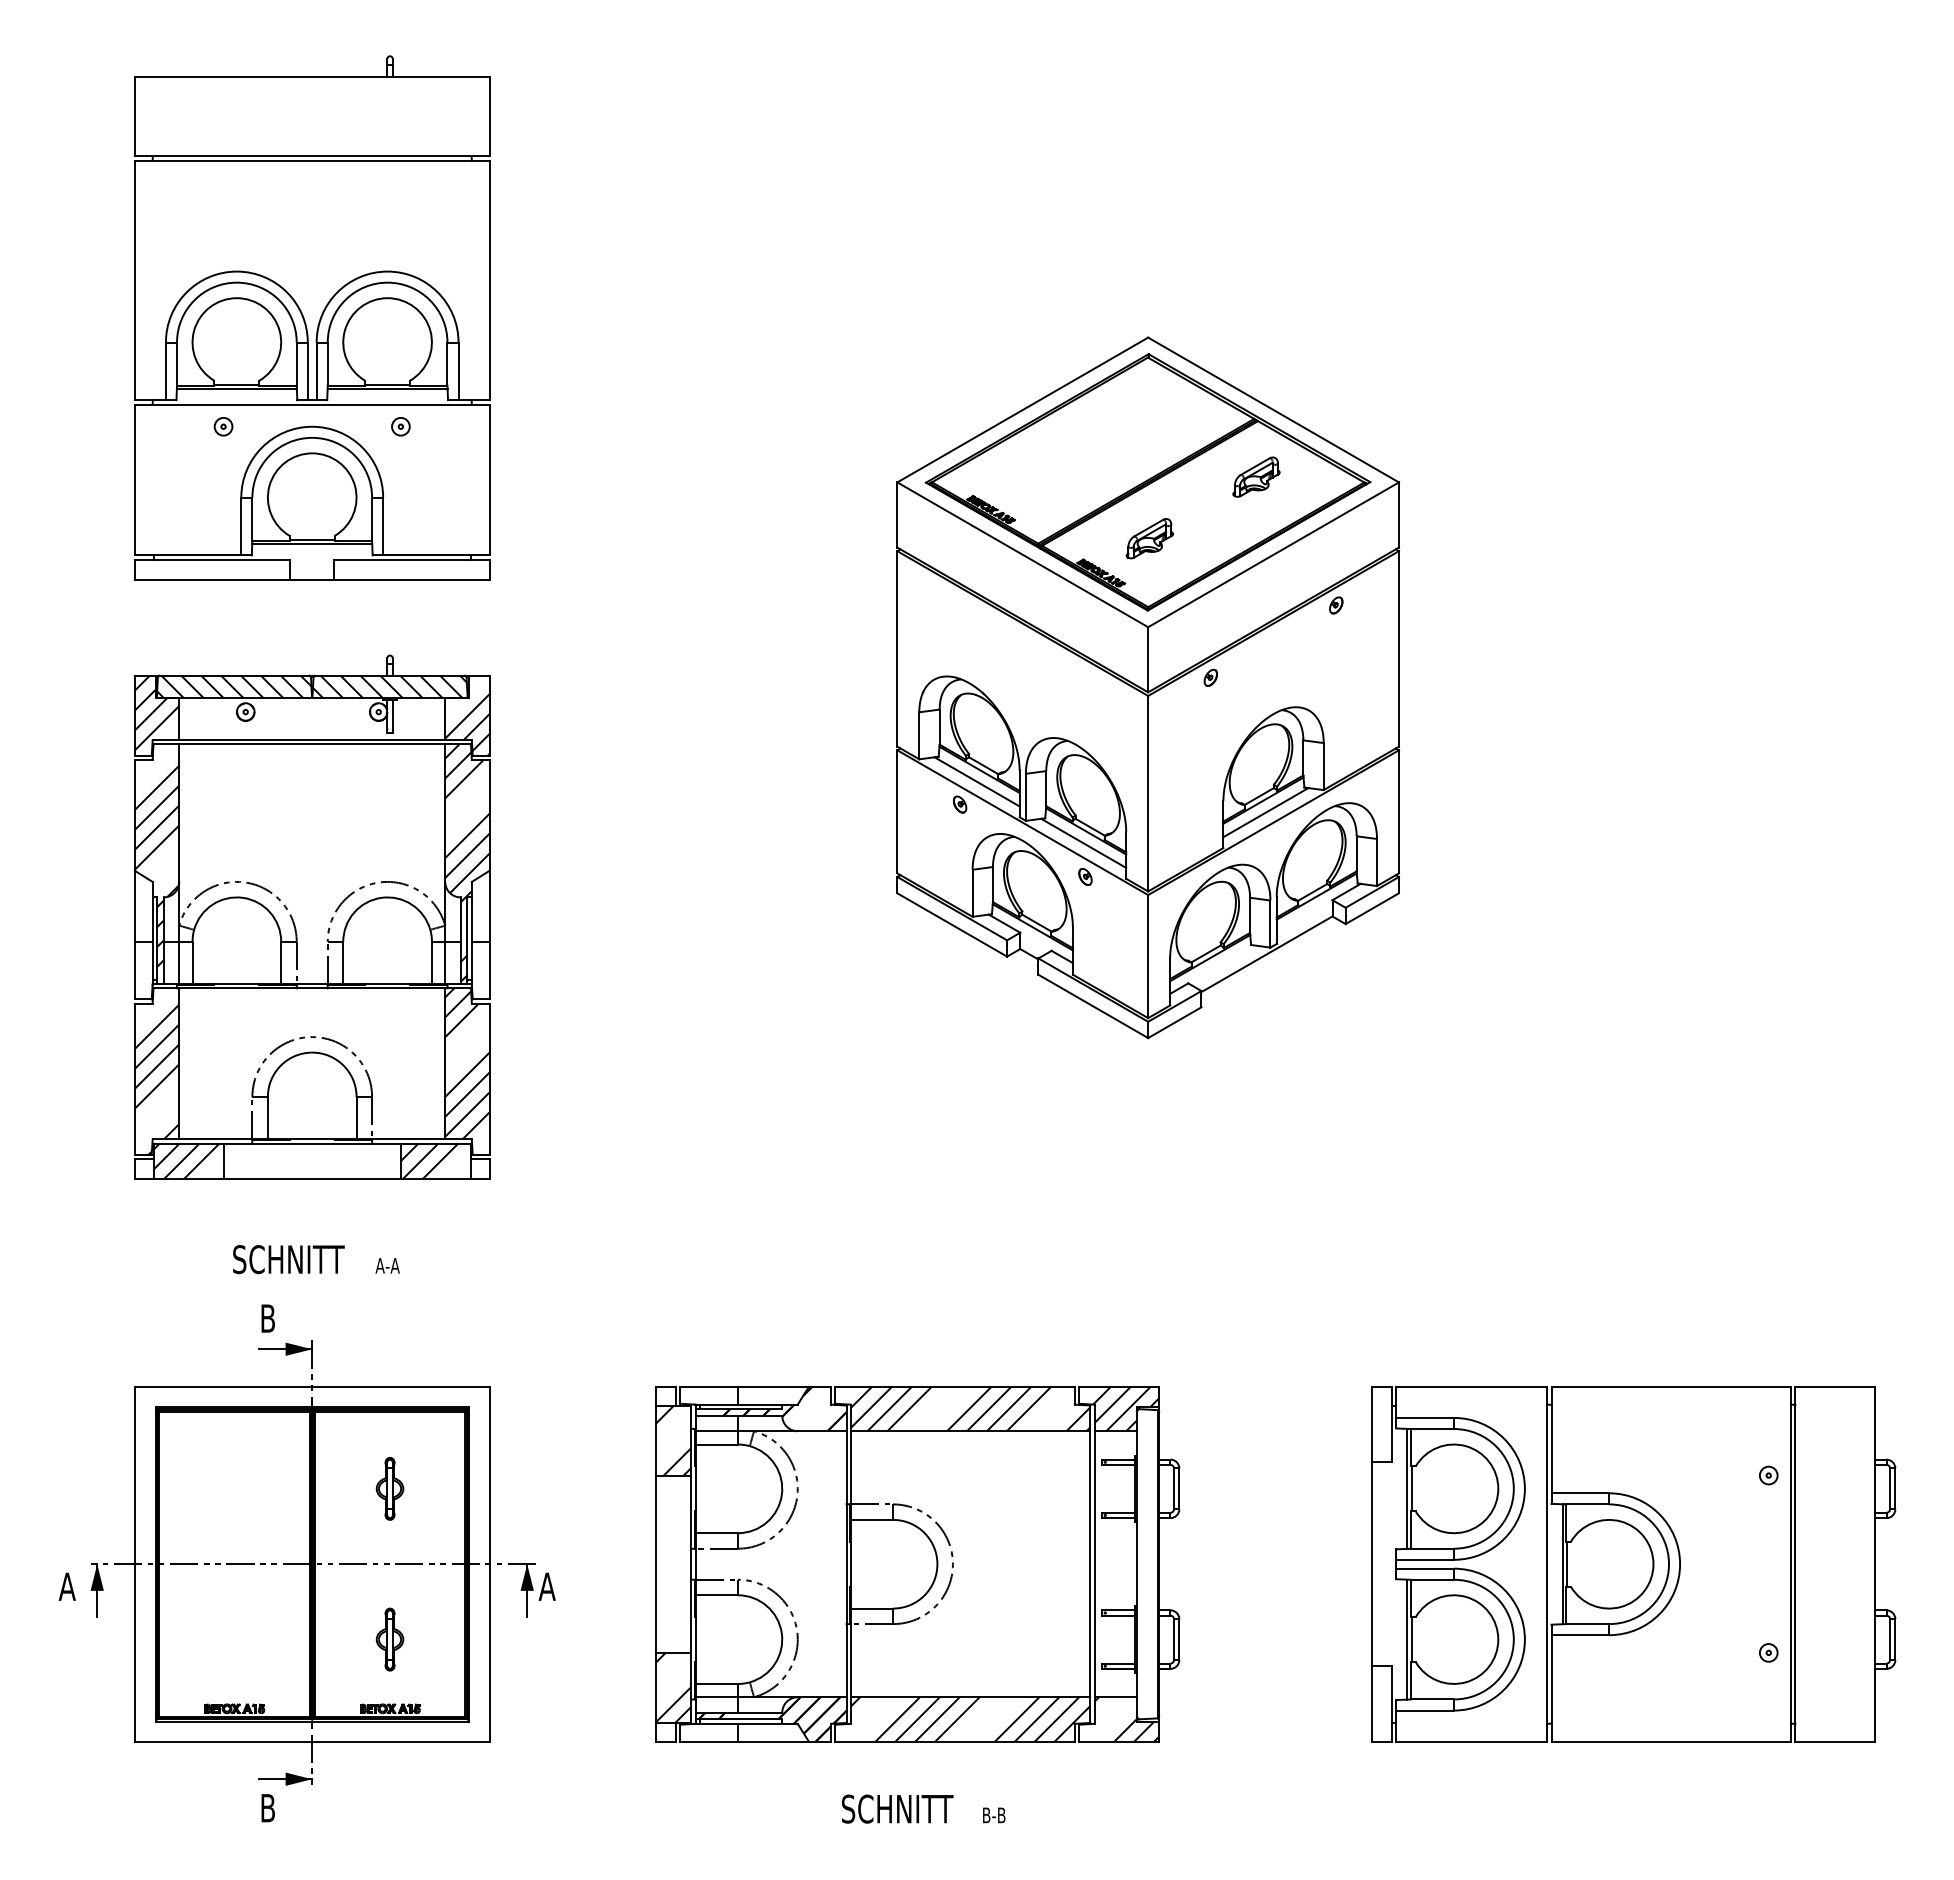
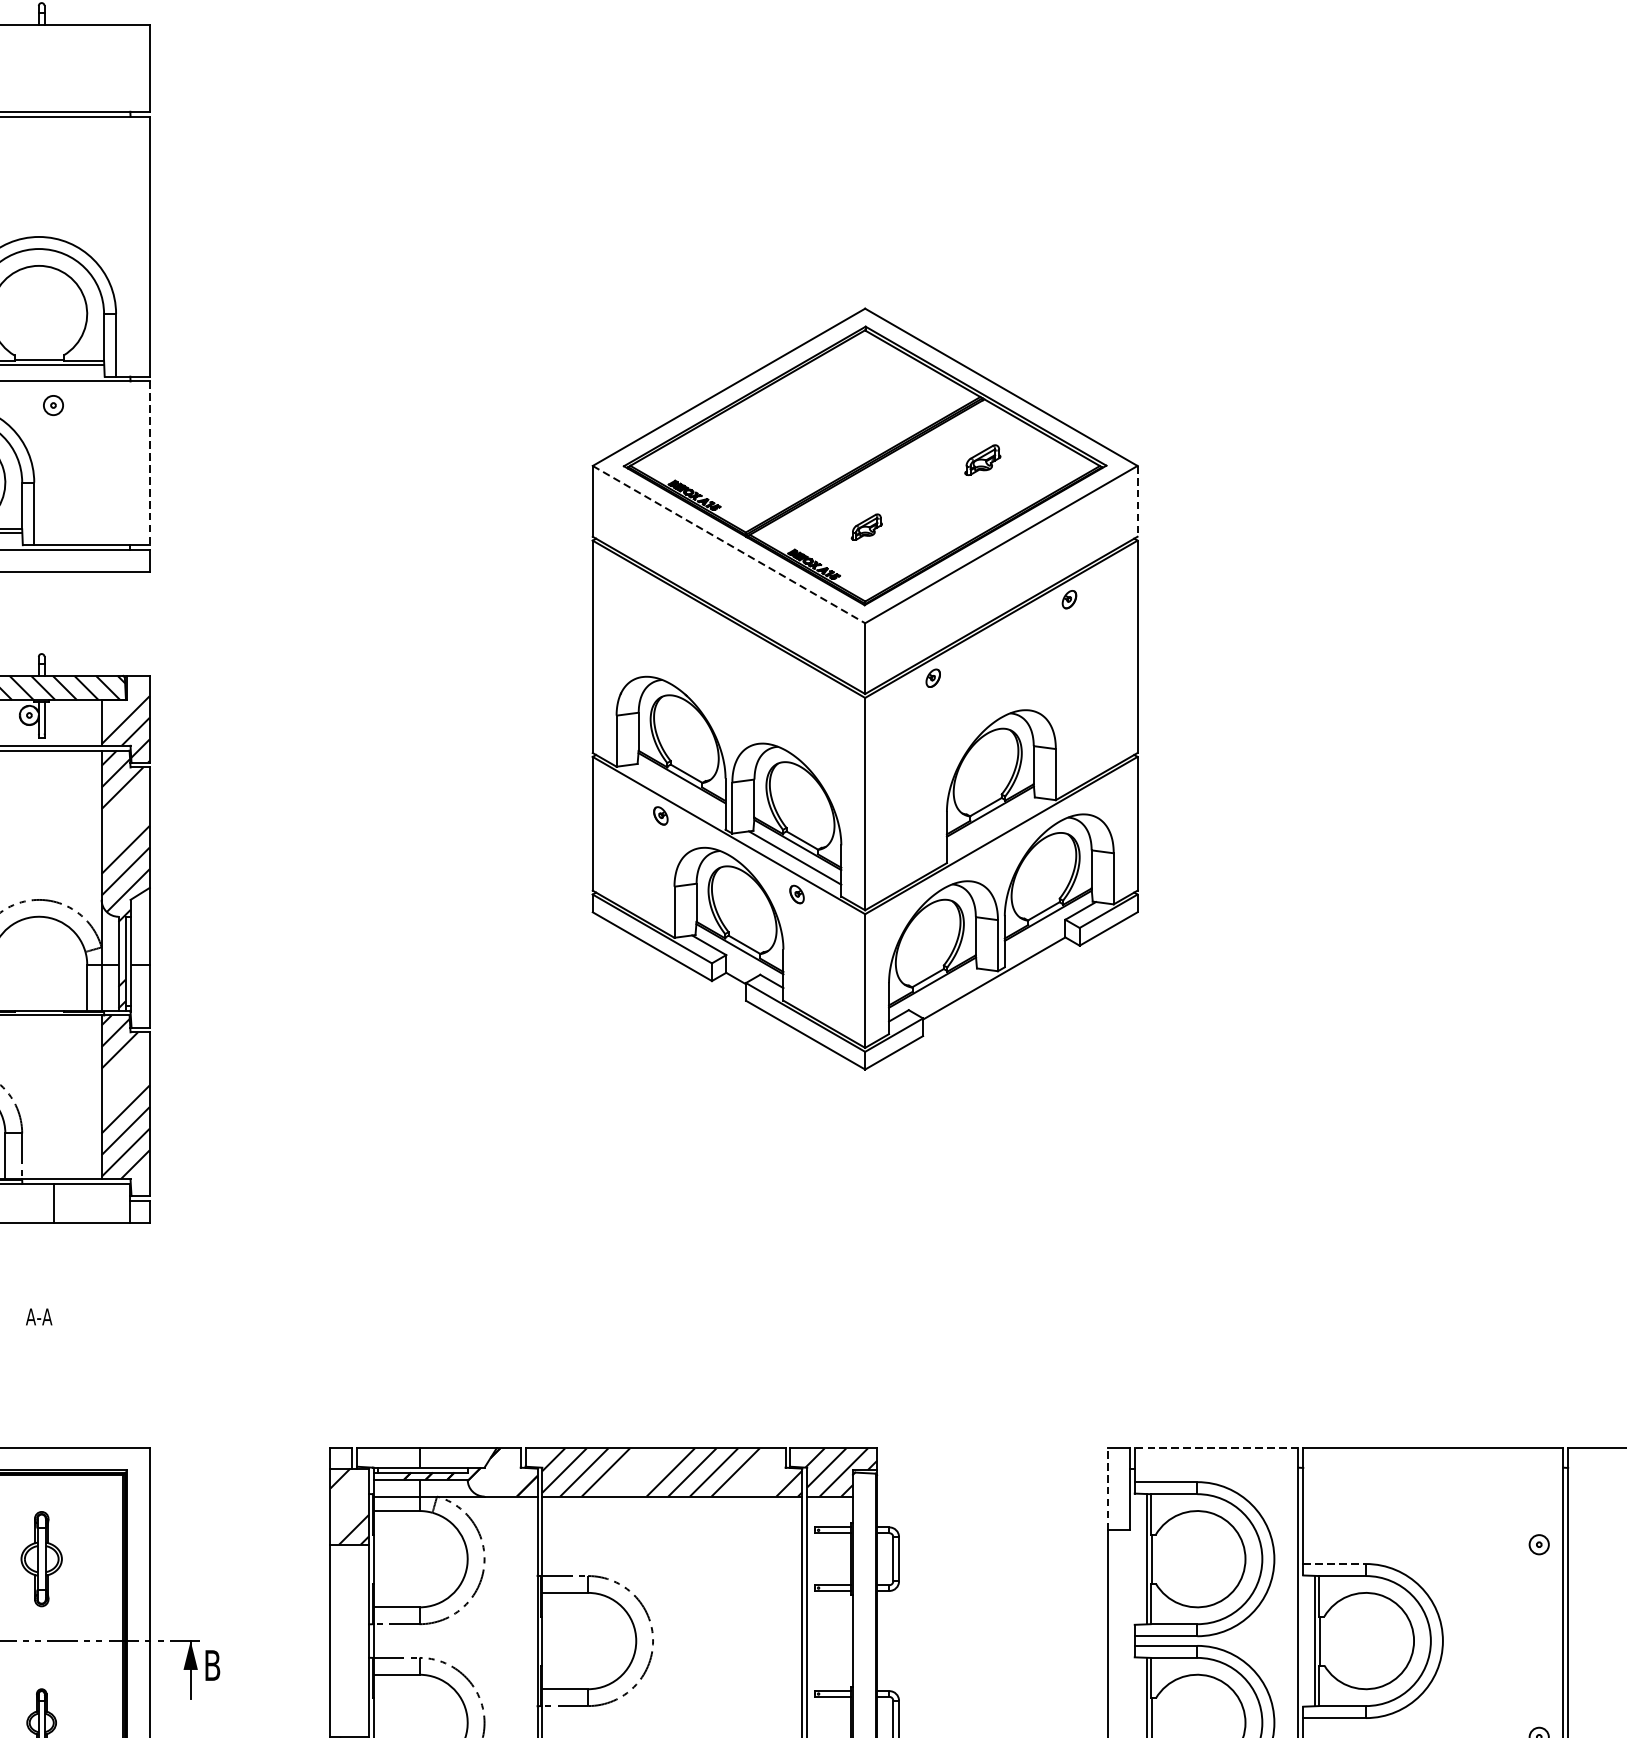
part: (1256, 476) -> (982, 459), size x0.7
line: (489, 480) -> (149, 463), solid -> dashed
line: (1398, 515) -> (1137, 501), solid -> dashed
part: (1149, 538) -> (866, 526), size x0.6
line: (1022, 554) -> (728, 544), solid -> dashed
line: (976, 781) -> (678, 790), removed
line: (1265, 812) -> (992, 824), removed
hatch: (429, 1160) -> (84, 1202), removed
line: (1471, 1386) -> (1216, 1447), solid -> dashed
line: (1371, 1424) -> (1107, 1489), solid -> dashed
part: (389, 1488) -> (41, 1558), size x1.4
line: (1580, 1493) -> (1334, 1564), solid -> dashed
text: (546, 1586) -> (211, 1665), A -> B

